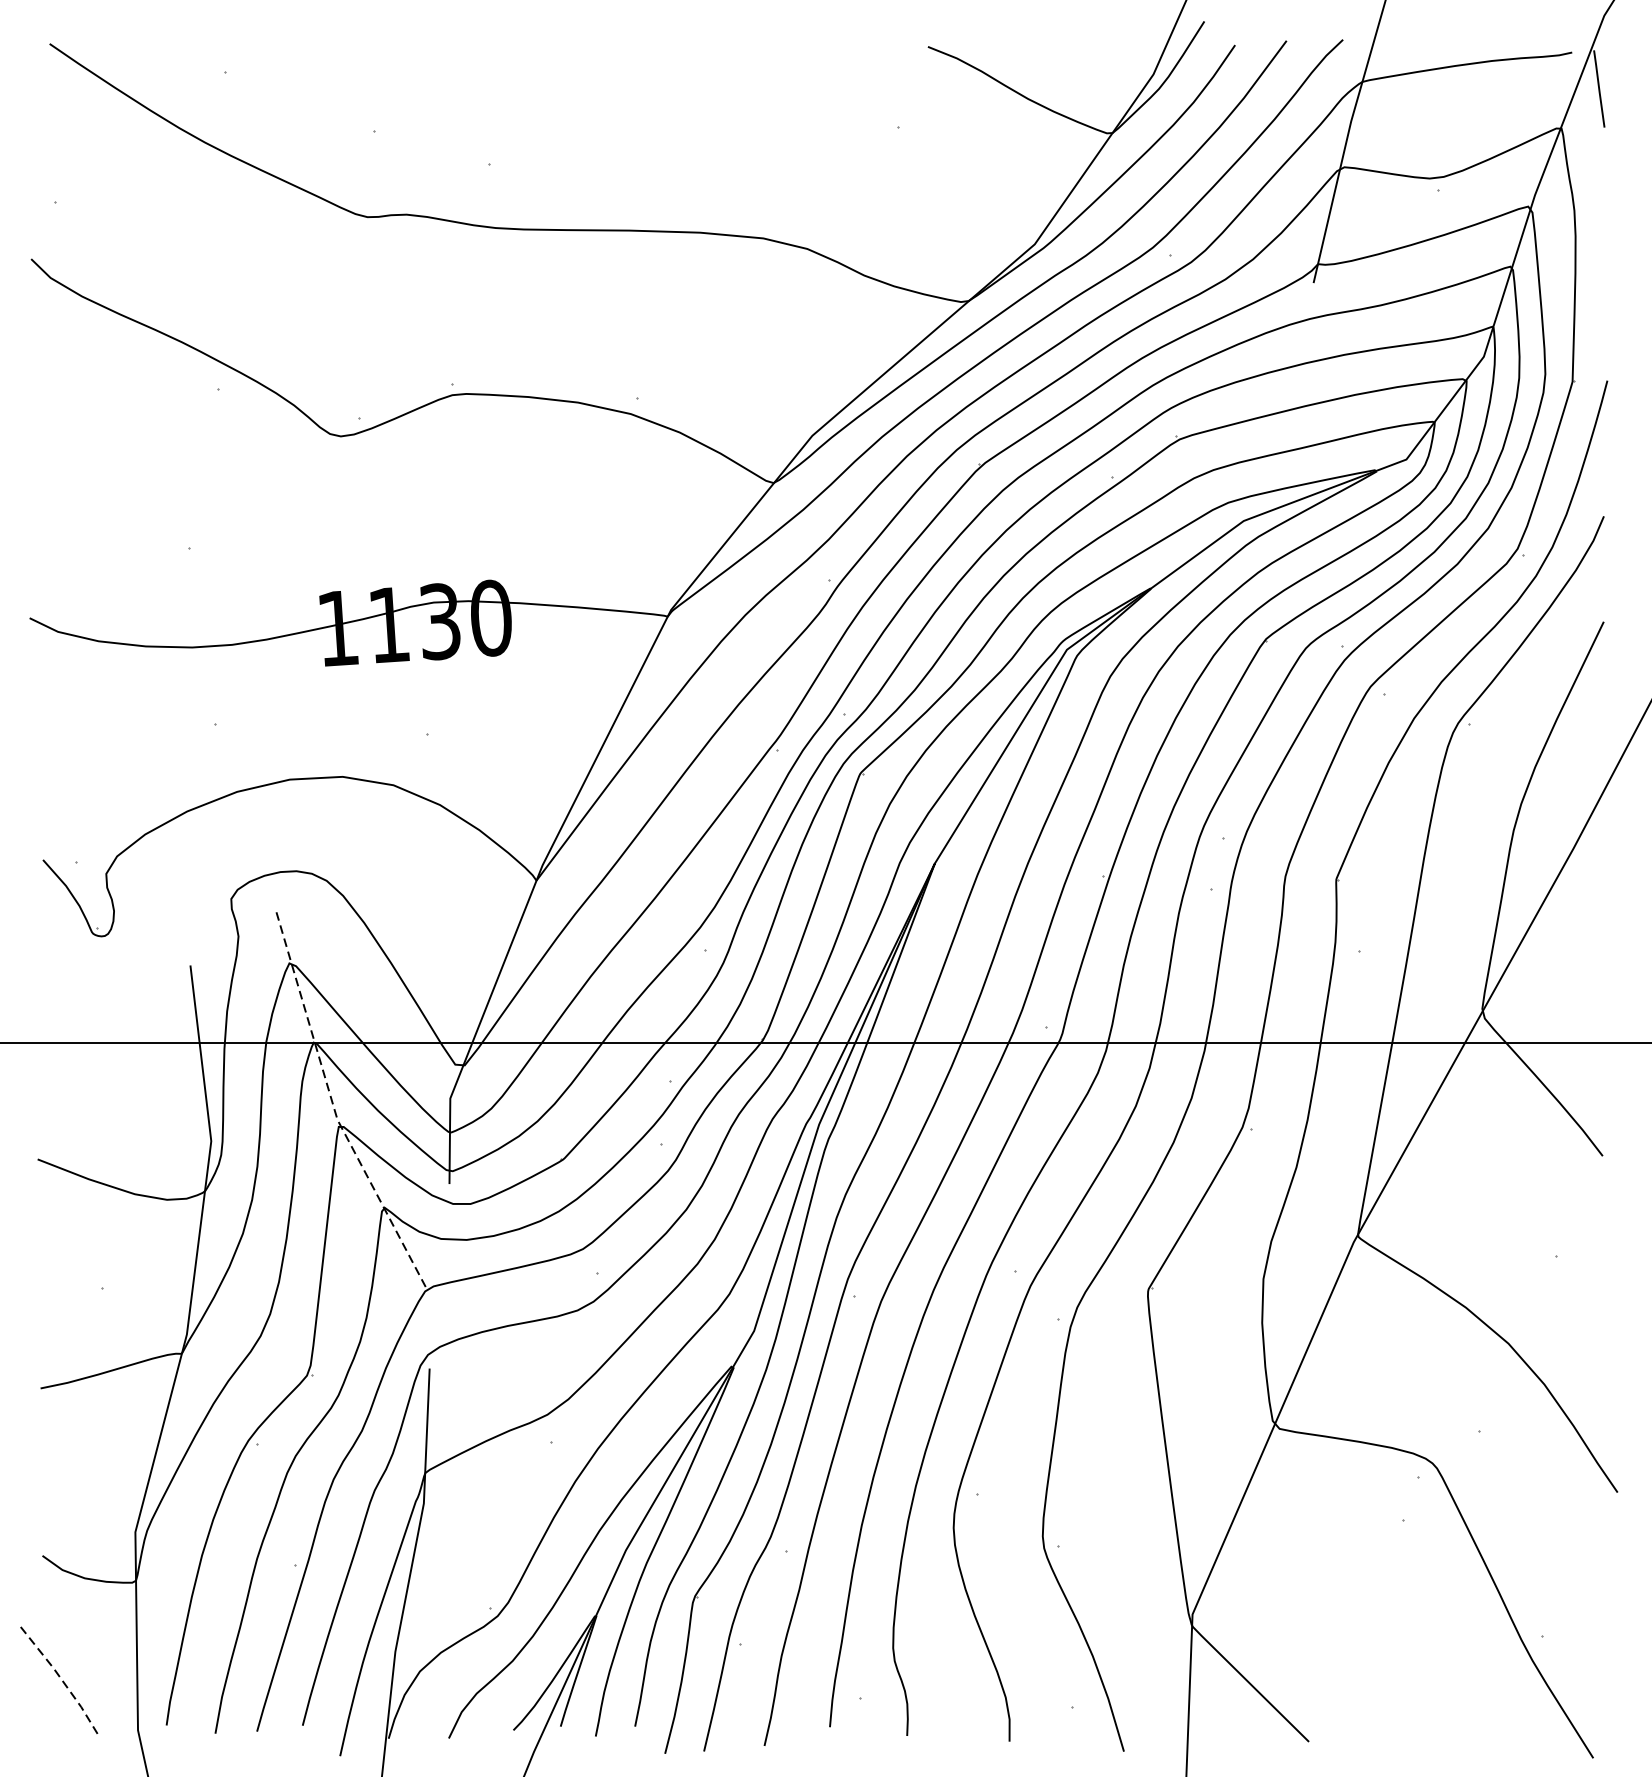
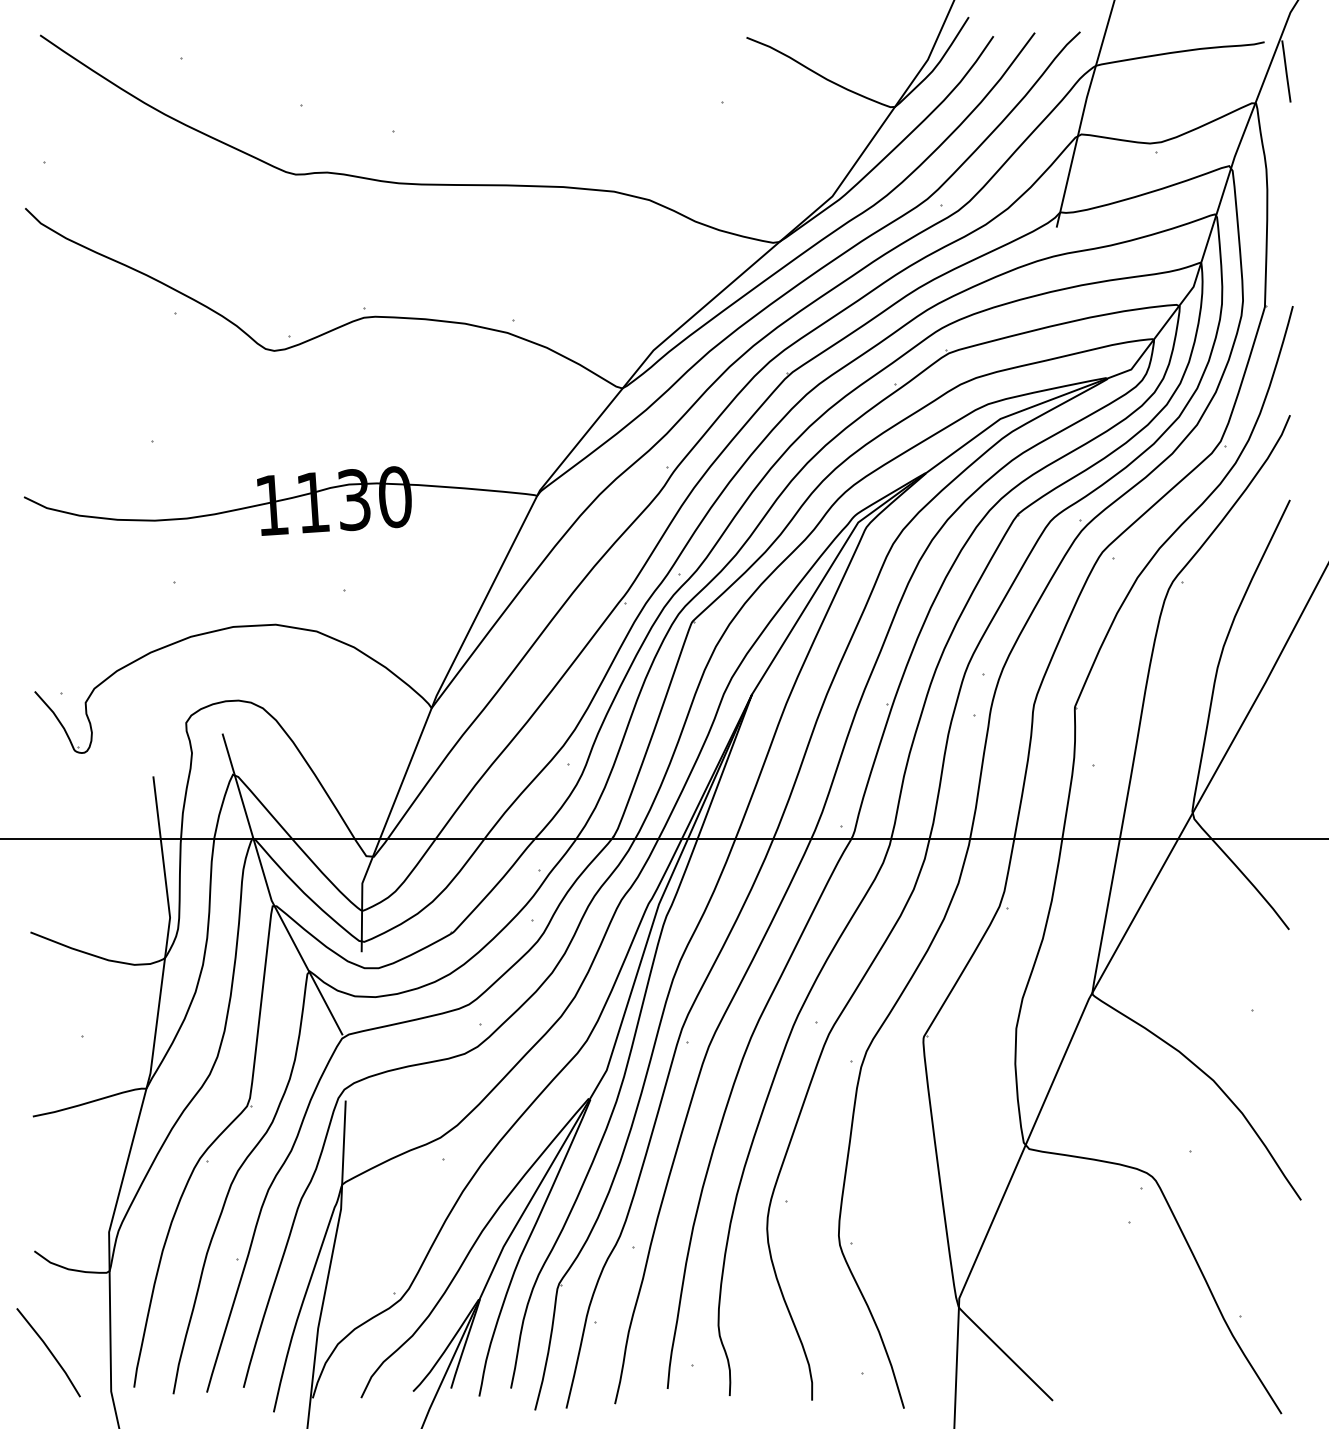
line: (333, 1108) -> (268, 891), dashed -> solid
line: (62, 1680) -> (50, 1351), dashed -> solid

